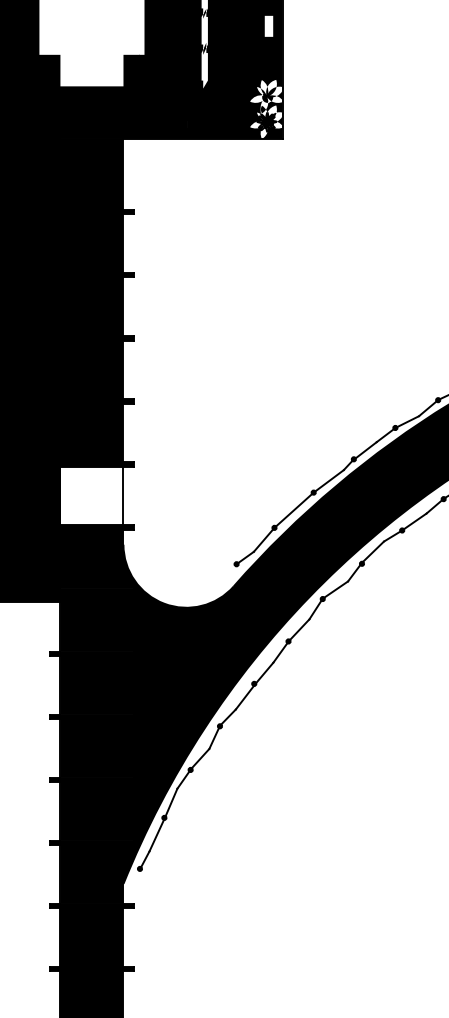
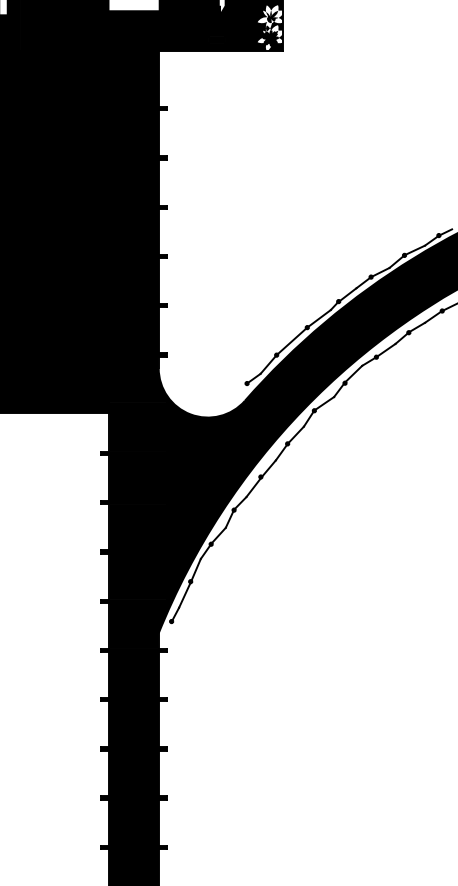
fill: (91, 496) -> (133, 330), added

